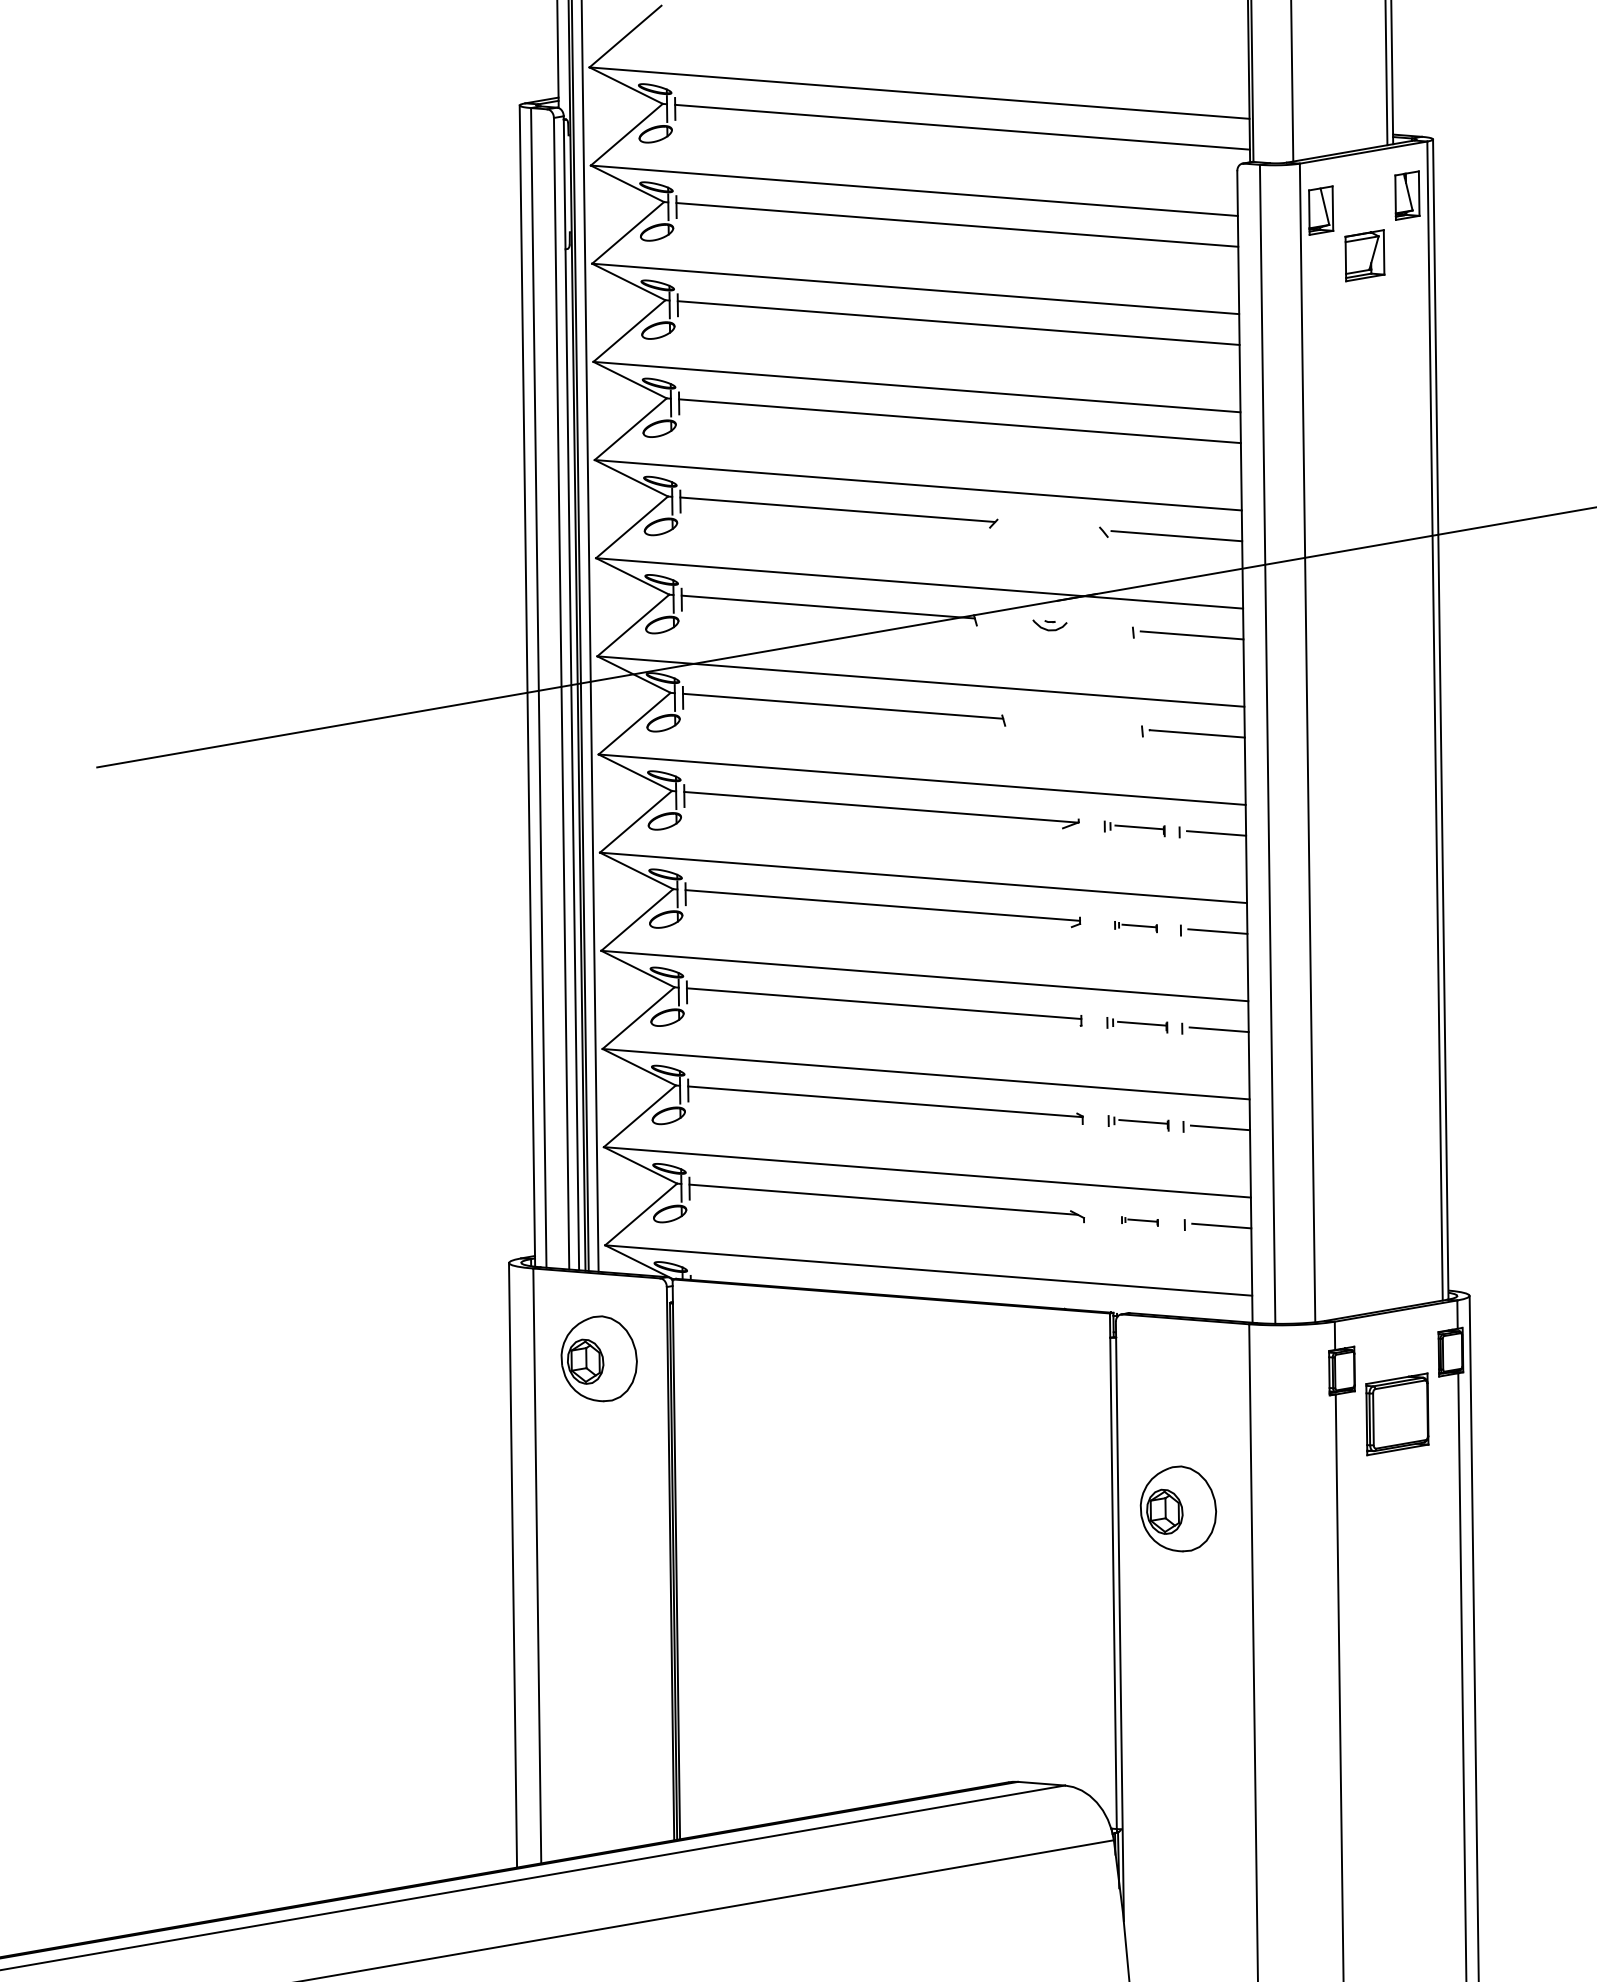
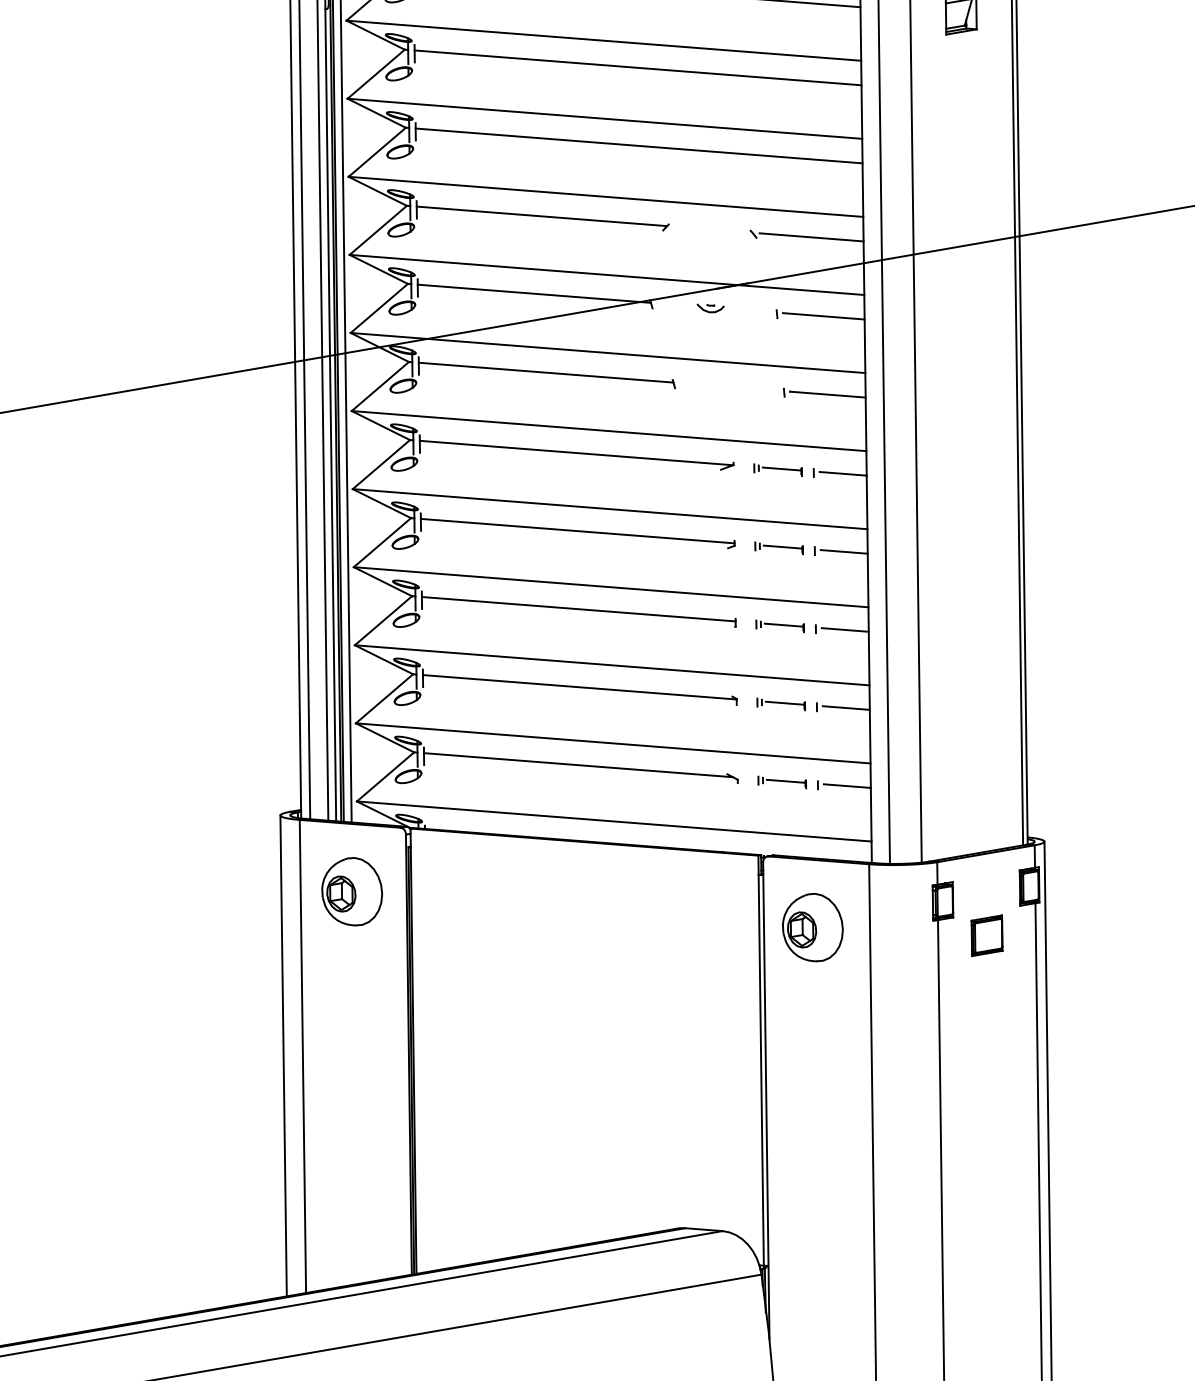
part: (1135, 926) -> (778, 547), size x1.43
part: (1139, 1221) -> (781, 782), size x1.67
part: (1397, 1413) -> (987, 935), size x0.62
part: (1178, 1508) -> (812, 927), moved

